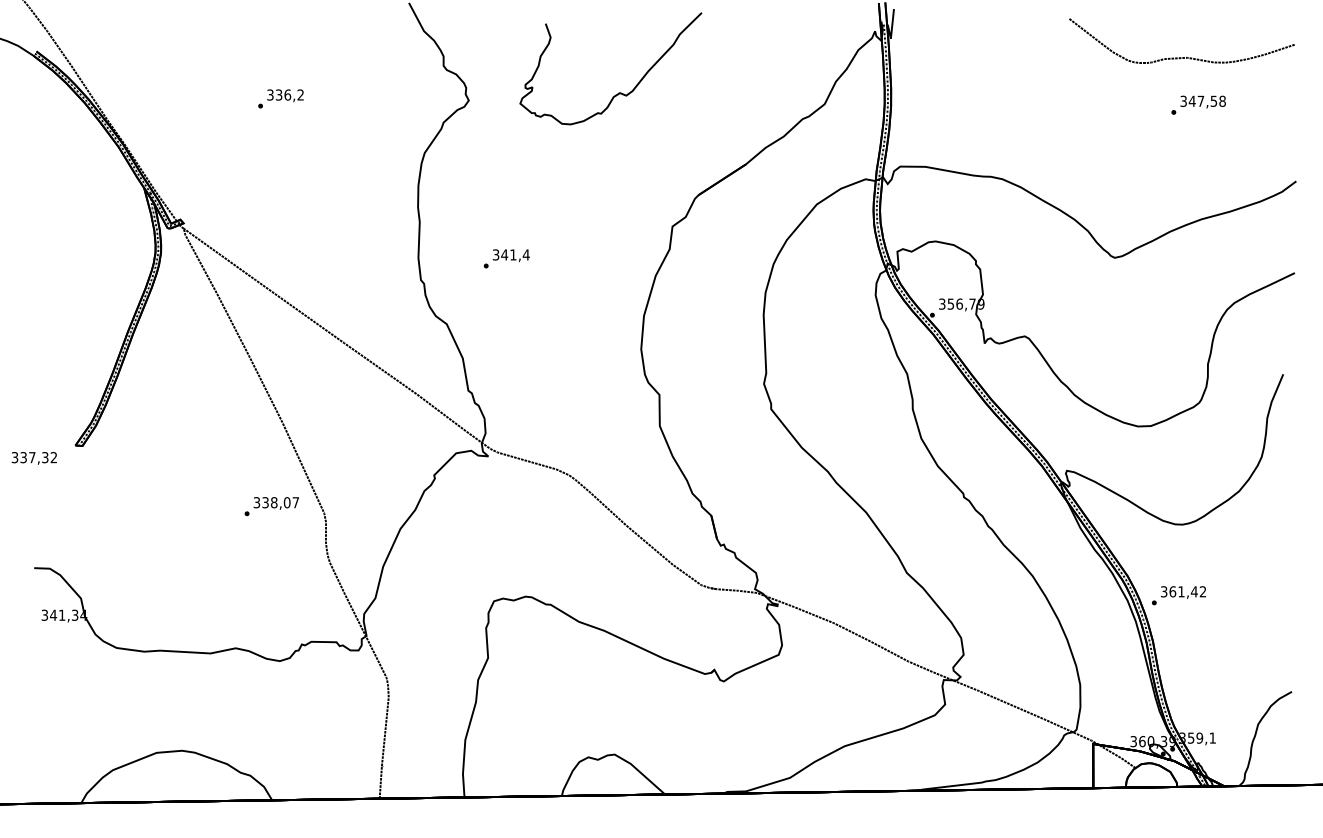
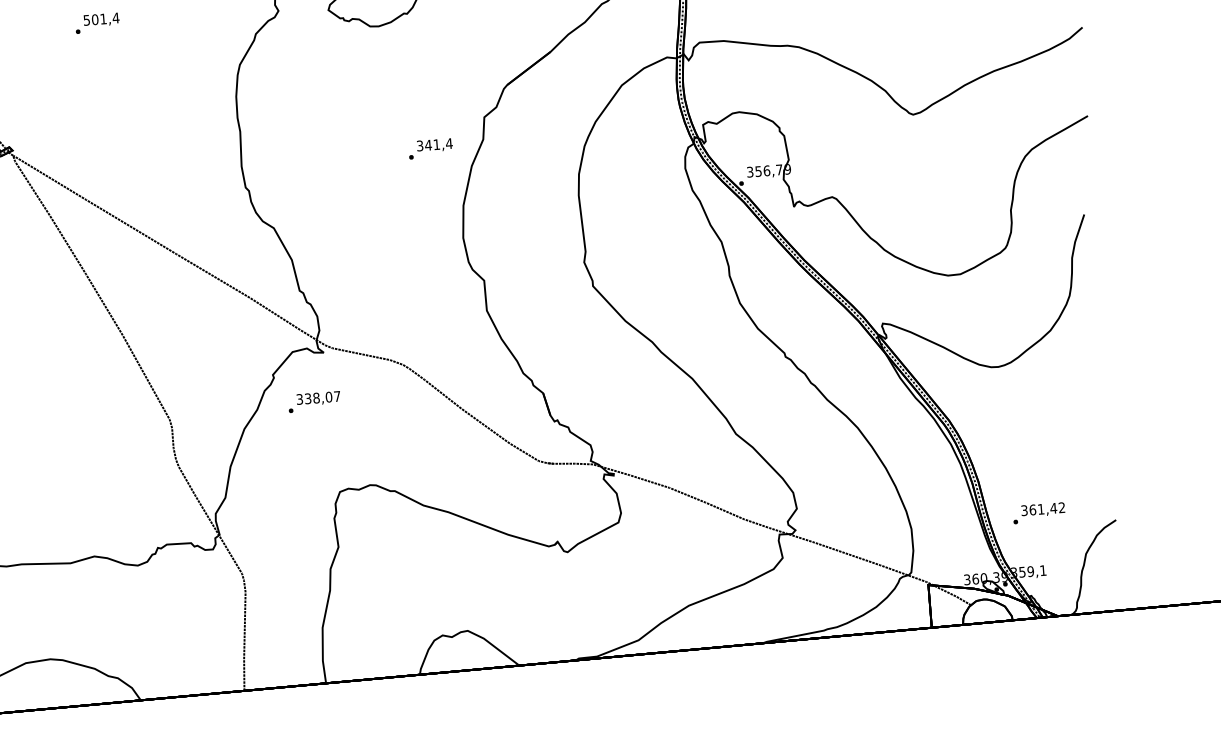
text: (285, 94) -> (101, 18), 336,2 -> 501,4
text: (506, 258) -> (430, 148), moved
text: (271, 506) -> (314, 402), moved
text: (1178, 595) -> (1038, 513), moved

